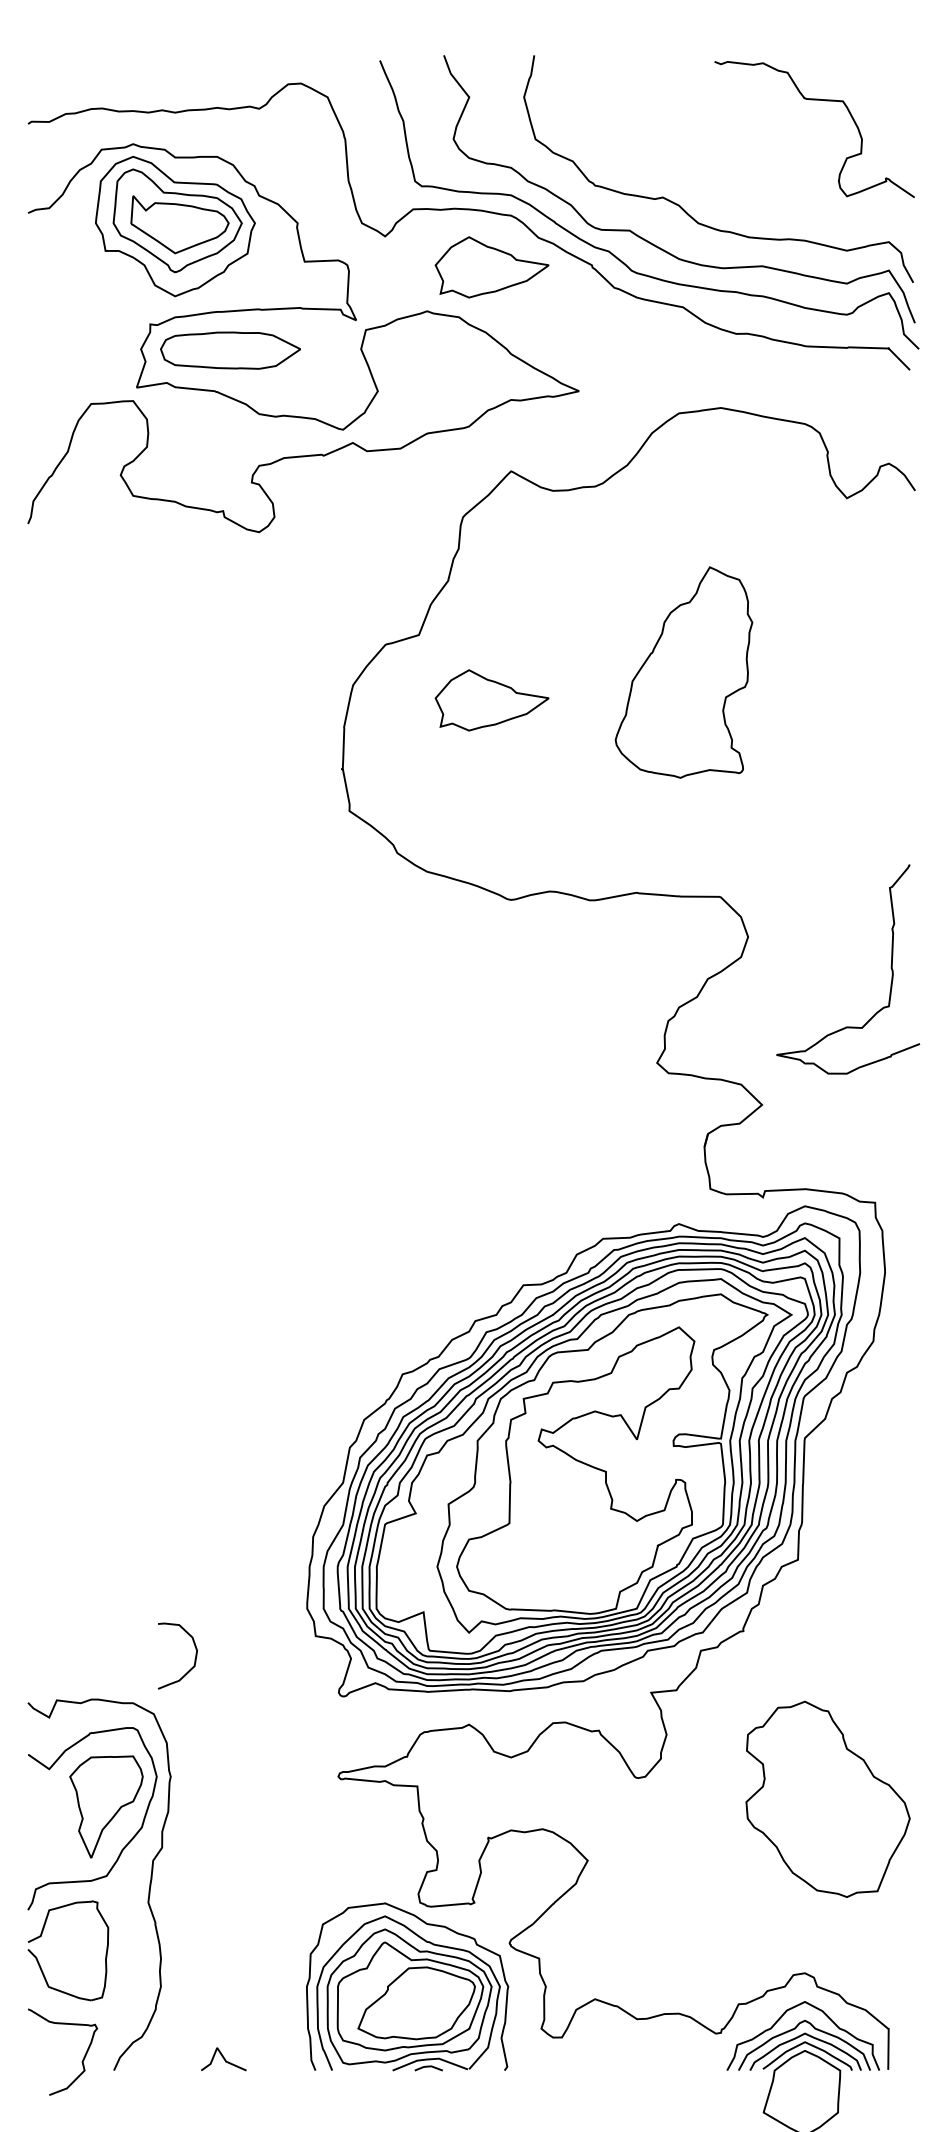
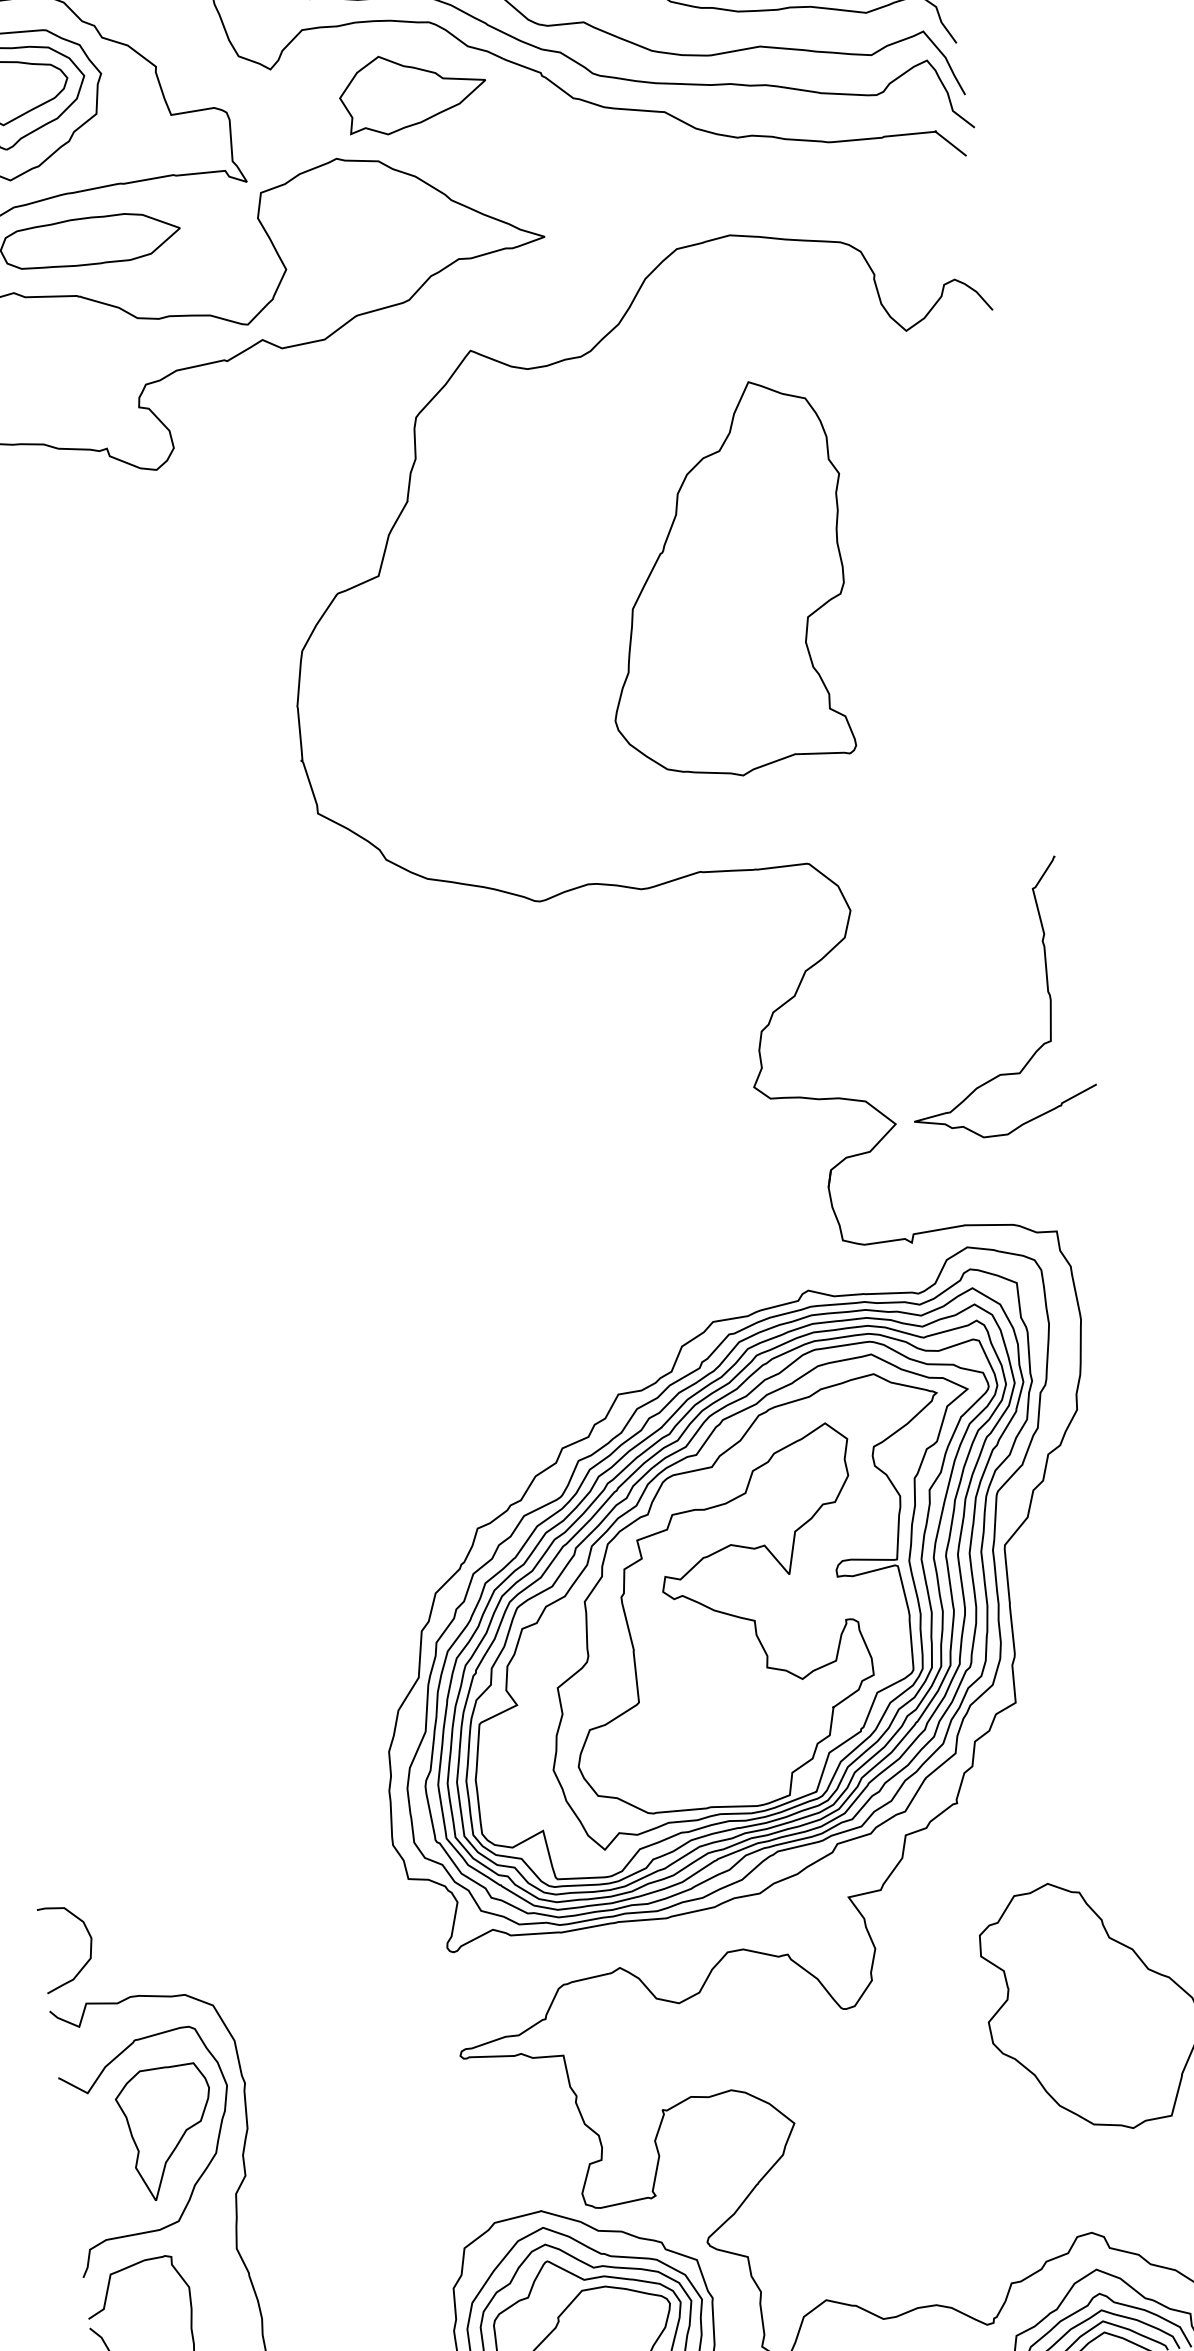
part: (683, 672) -> (724, 581), size x1.43
part: (491, 700) -> (482, 648), removed
curve: (890, 968) -> (1046, 992), moved
curve: (194, 1659) -> (89, 1949), moved

